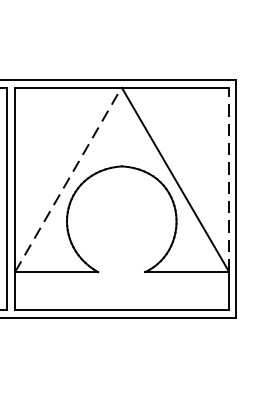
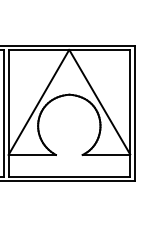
line: (229, 178) -> (130, 101), dashed -> solid
line: (67, 180) -> (38, 102), dashed -> solid

